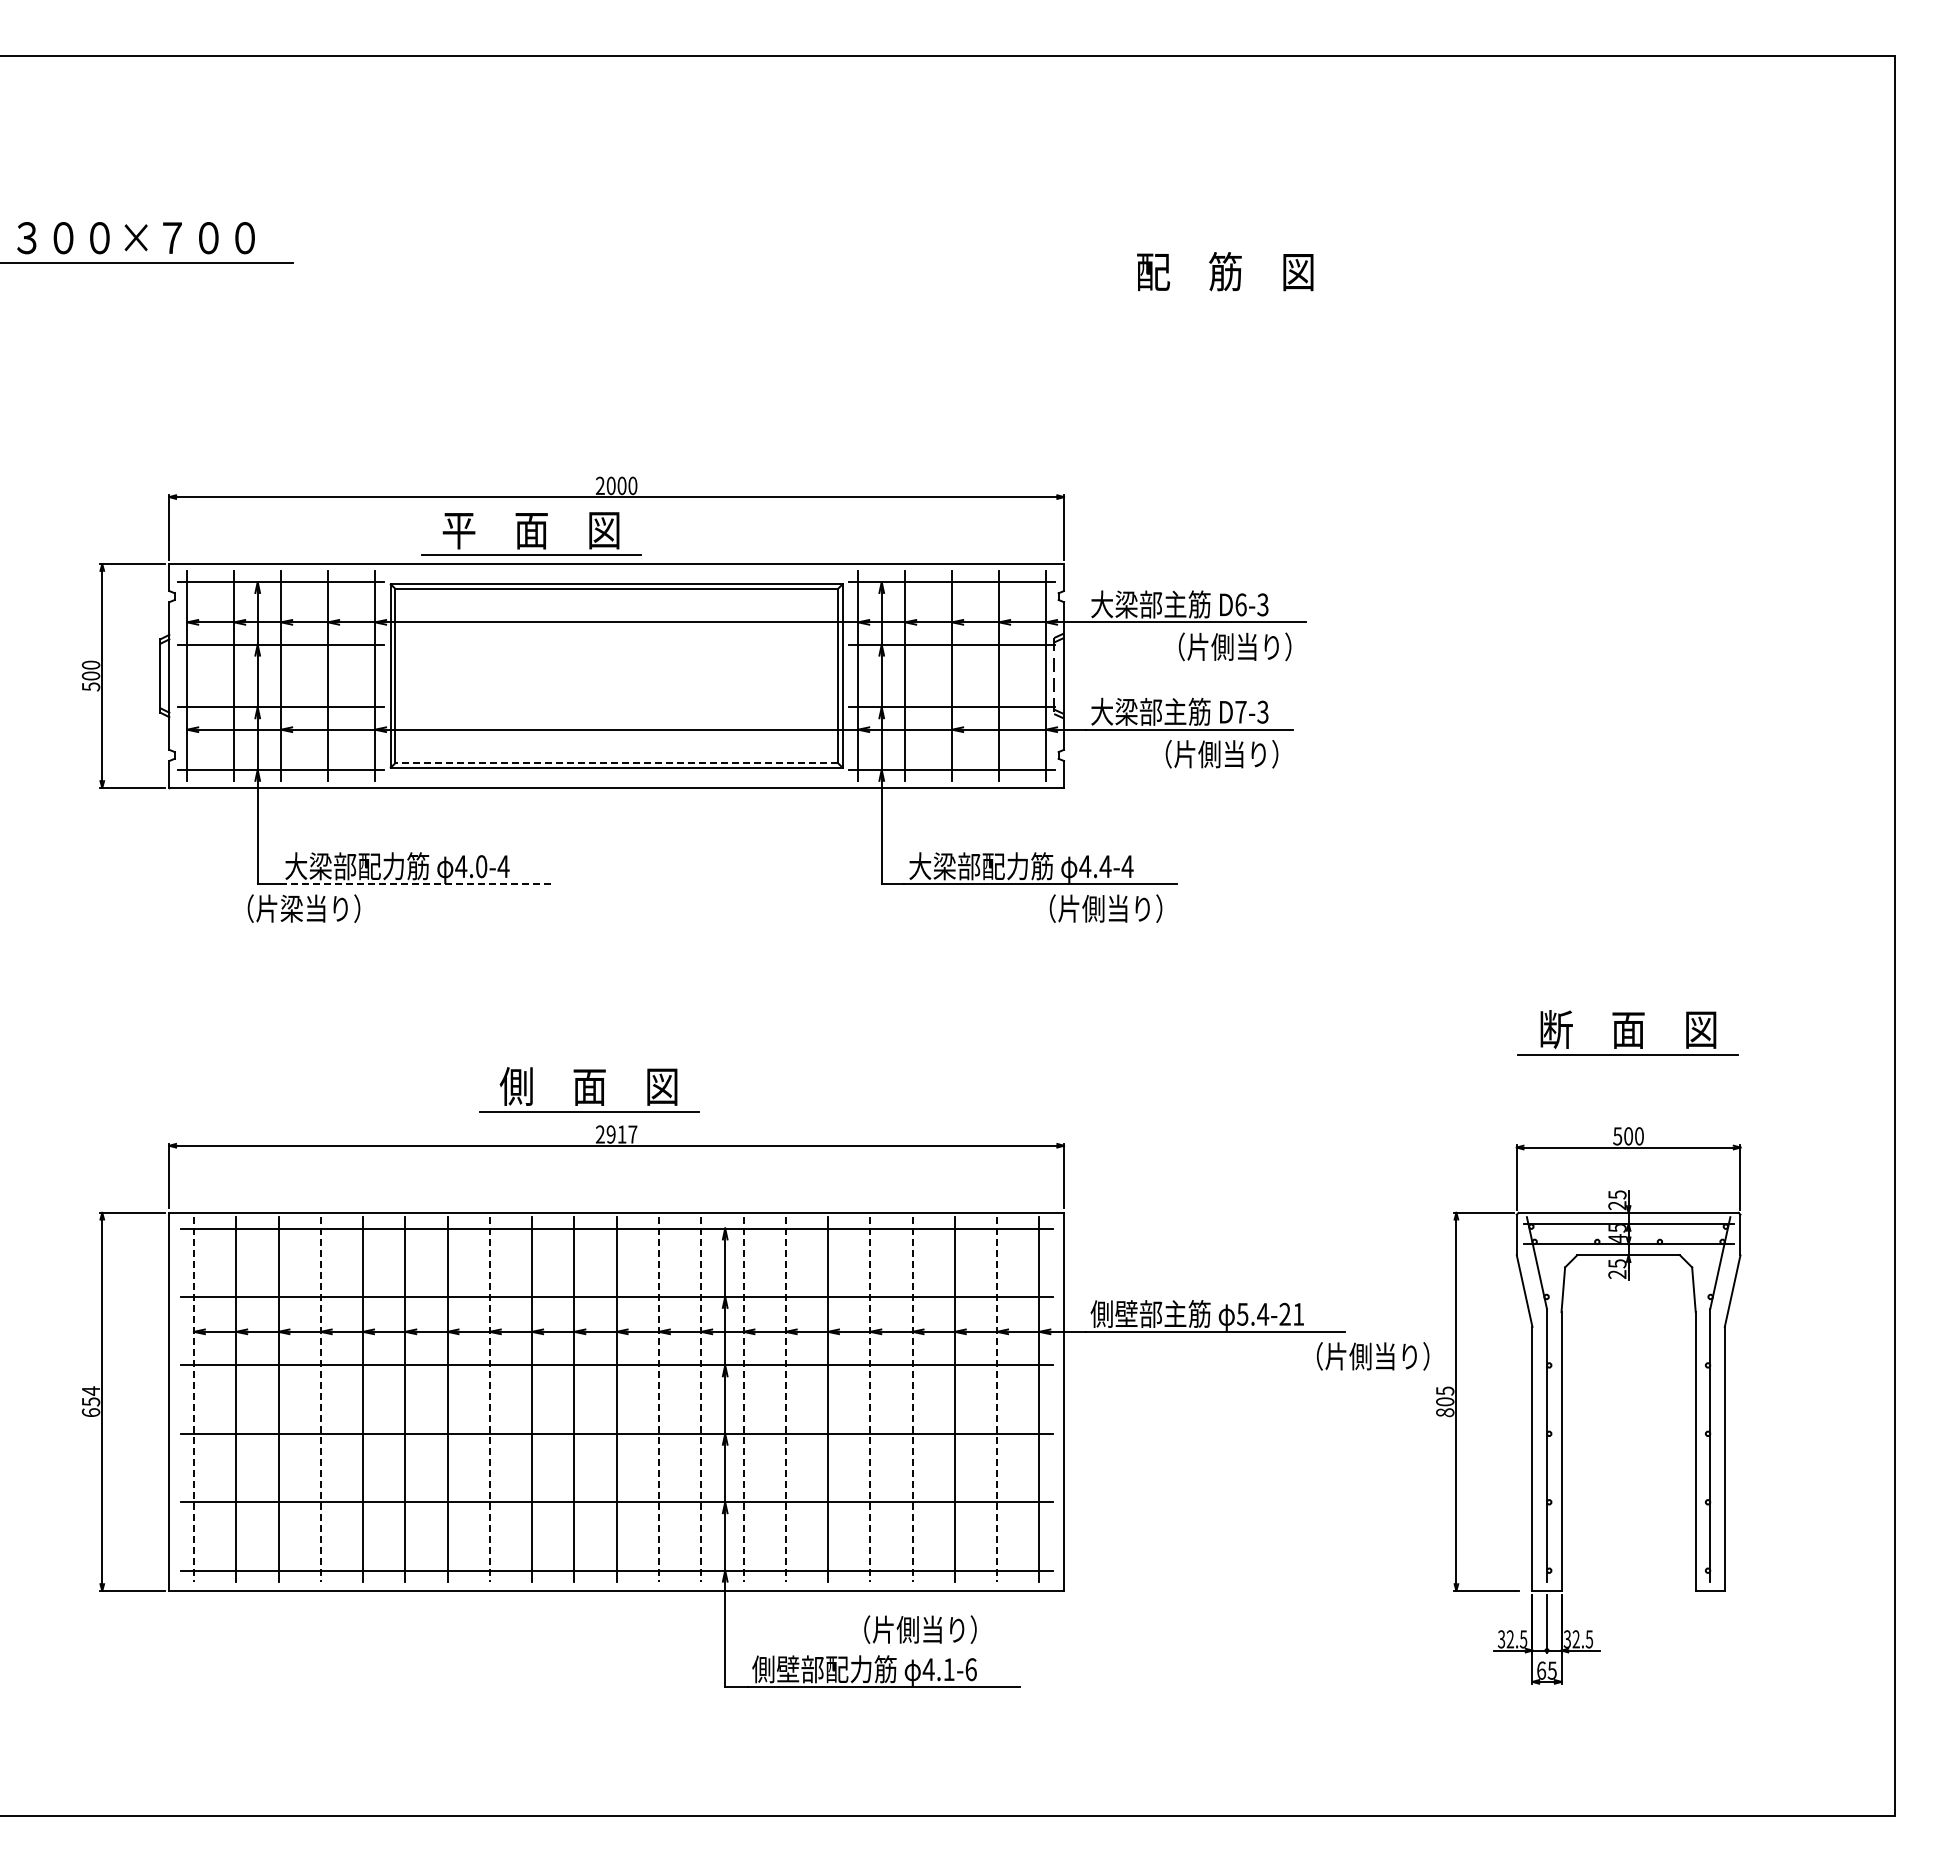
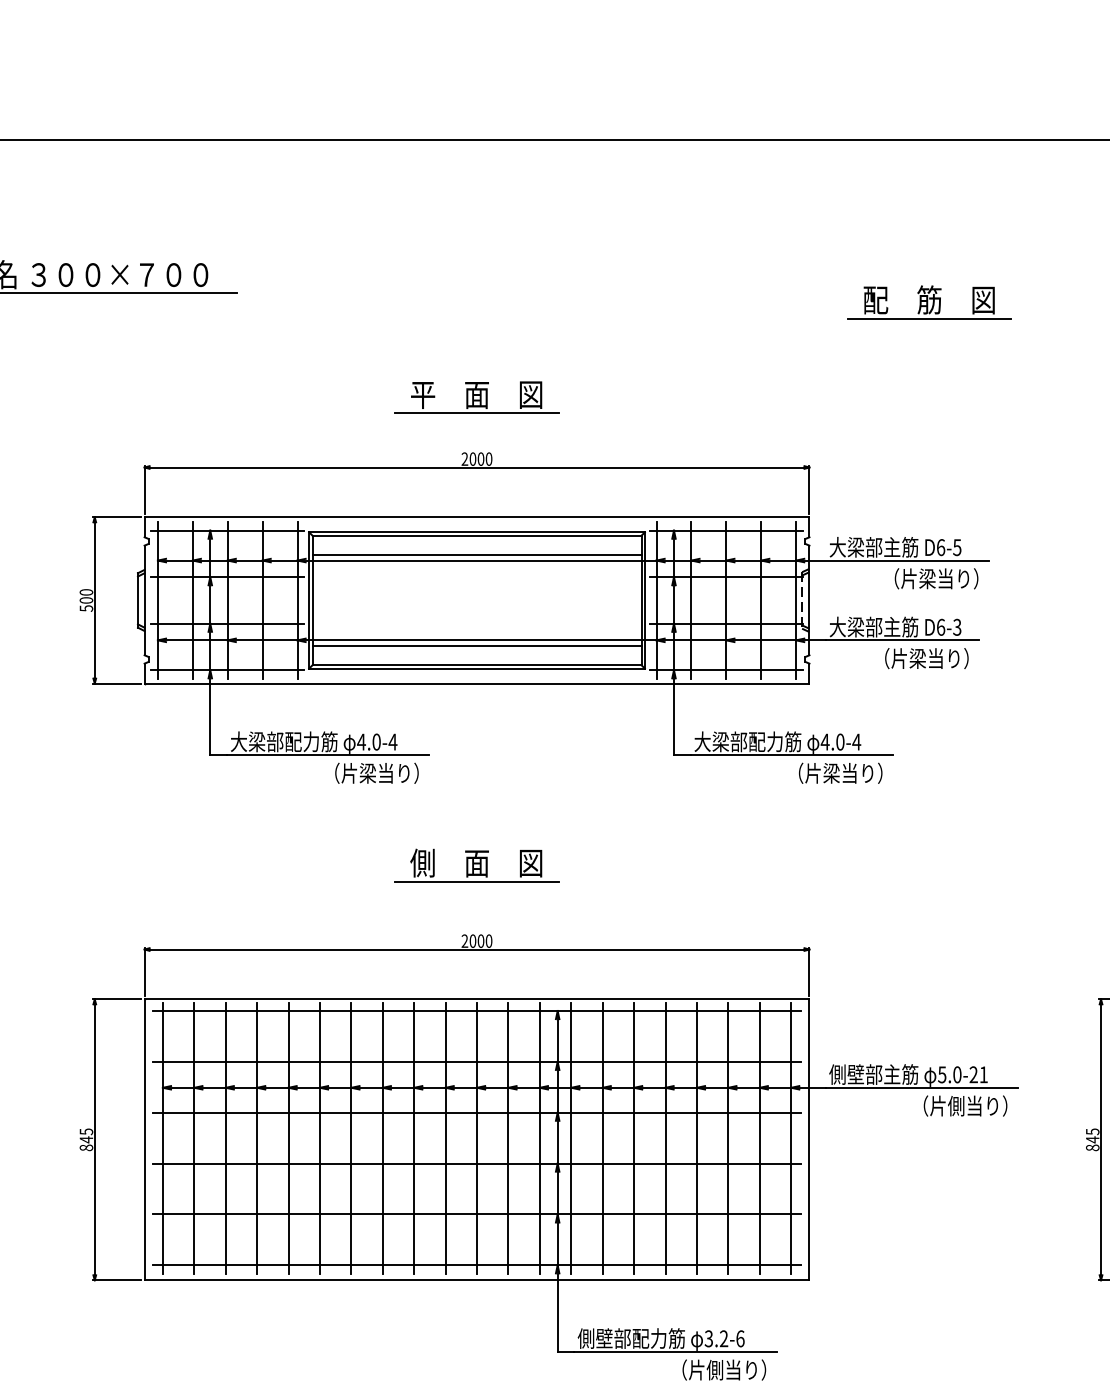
line: (1225, 296) -> (929, 318), added
part: (531, 533) -> (476, 397), moved
text: (1263, 604) -> (957, 547), D6-3 -> D6-5
line: (616, 614) -> (476, 554), added
text: (1222, 646) -> (927, 578), （片側当り） -> （片梁当り）
text: (1240, 711) -> (940, 626), D7-3 -> D6-3
line: (616, 737) -> (476, 646), added
text: (1209, 754) -> (917, 658), （片側当り） -> （片梁当り）
line: (616, 763) -> (476, 665), dashed -> solid
text: (1105, 866) -> (840, 742), 4.4-4 -> 4.0-4
line: (416, 884) -> (328, 755), dashed -> solid
text: (303, 908) -> (376, 773), moved
text: (1093, 908) -> (831, 773), （片側当り） -> （片梁当り）
part: (589, 1089) -> (476, 865), moved
text: (621, 1134) -> (480, 941), 2917 -> 2000
text: (1263, 1313) -> (957, 1074), 5.4-21 -> 5.0-21
text: (1373, 1356) -> (965, 1106), moved
line: (193, 1400) -> (162, 1138), dashed -> solid
line: (320, 1400) -> (256, 1138), dashed -> solid
line: (489, 1400) -> (382, 1138), dashed -> solid
line: (658, 1400) -> (508, 1138), dashed -> solid
line: (701, 1400) -> (540, 1138), dashed -> solid
line: (743, 1400) -> (571, 1138), dashed -> solid
line: (785, 1400) -> (602, 1138), dashed -> solid
line: (870, 1400) -> (665, 1138), dashed -> solid
line: (912, 1400) -> (696, 1138), dashed -> solid
line: (997, 1400) -> (760, 1138), dashed -> solid
text: (90, 1401) -> (86, 1139), 654 -> 845
text: (1445, 1401) -> (1092, 1139), 805 -> 845
text: (920, 1629) -> (724, 1369), moved
text: (938, 1669) -> (716, 1338), 4.1-6 -> 3.2-6

